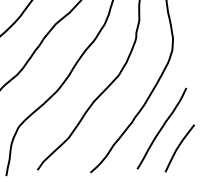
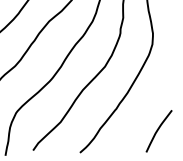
curve: (161, 128) -> (142, 113), removed

